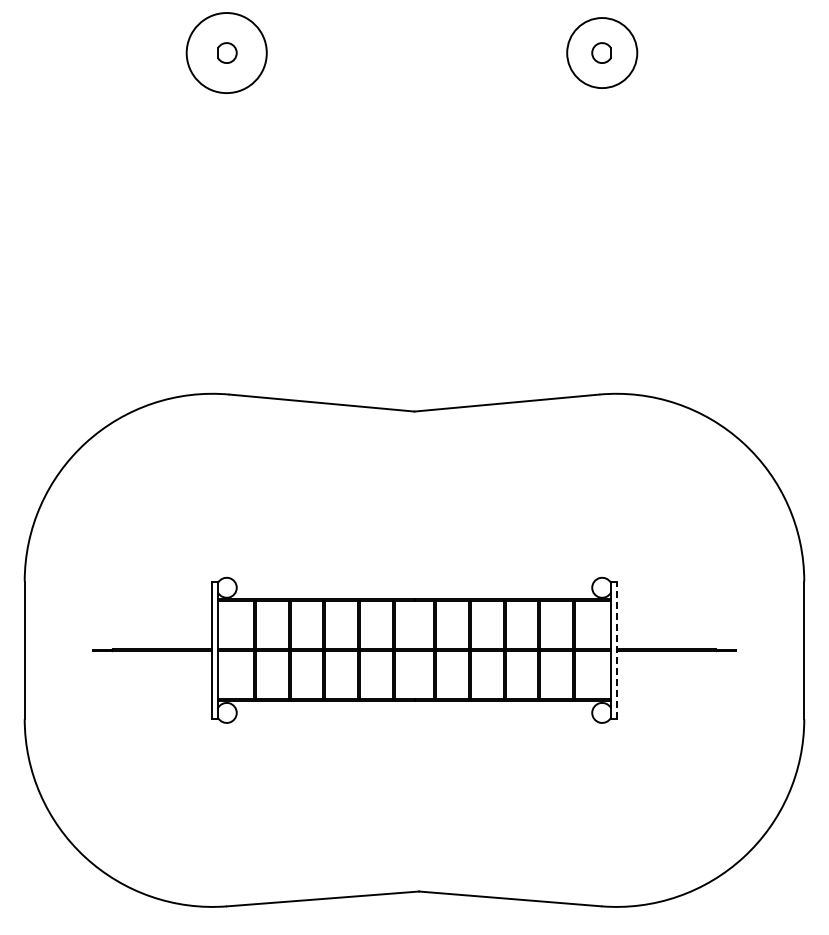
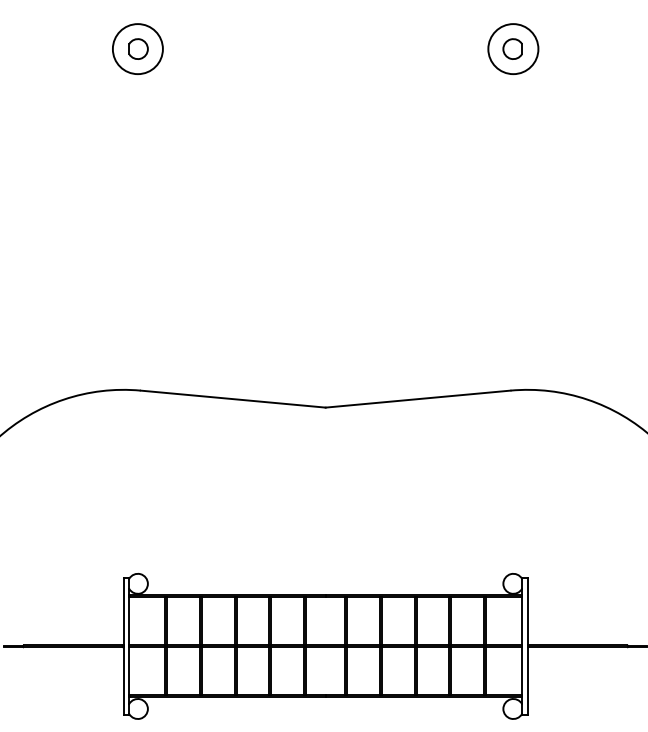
circle: (226, 53) -> (137, 49), size x0.62
circle: (602, 53) -> (513, 49), size x0.71
line: (616, 650) -> (527, 646), dashed -> solid

